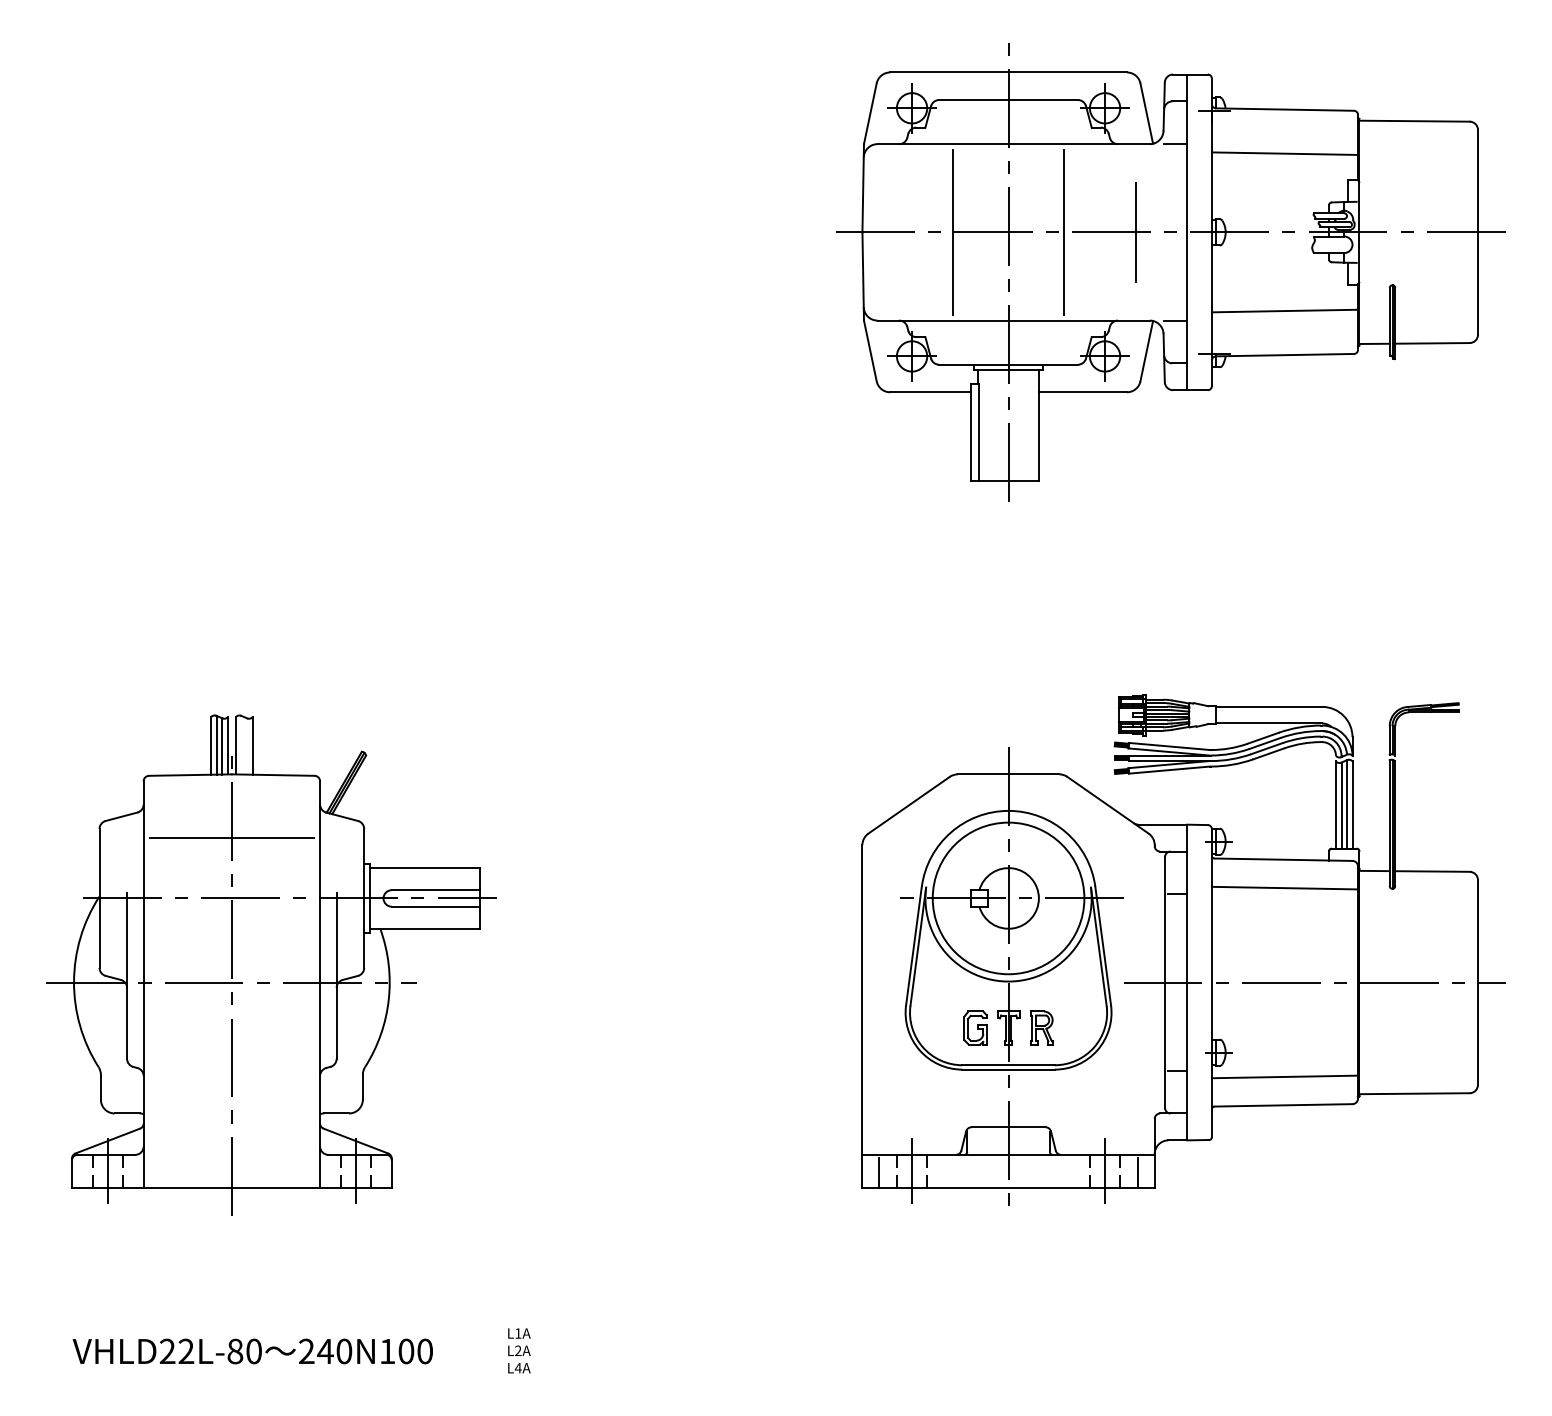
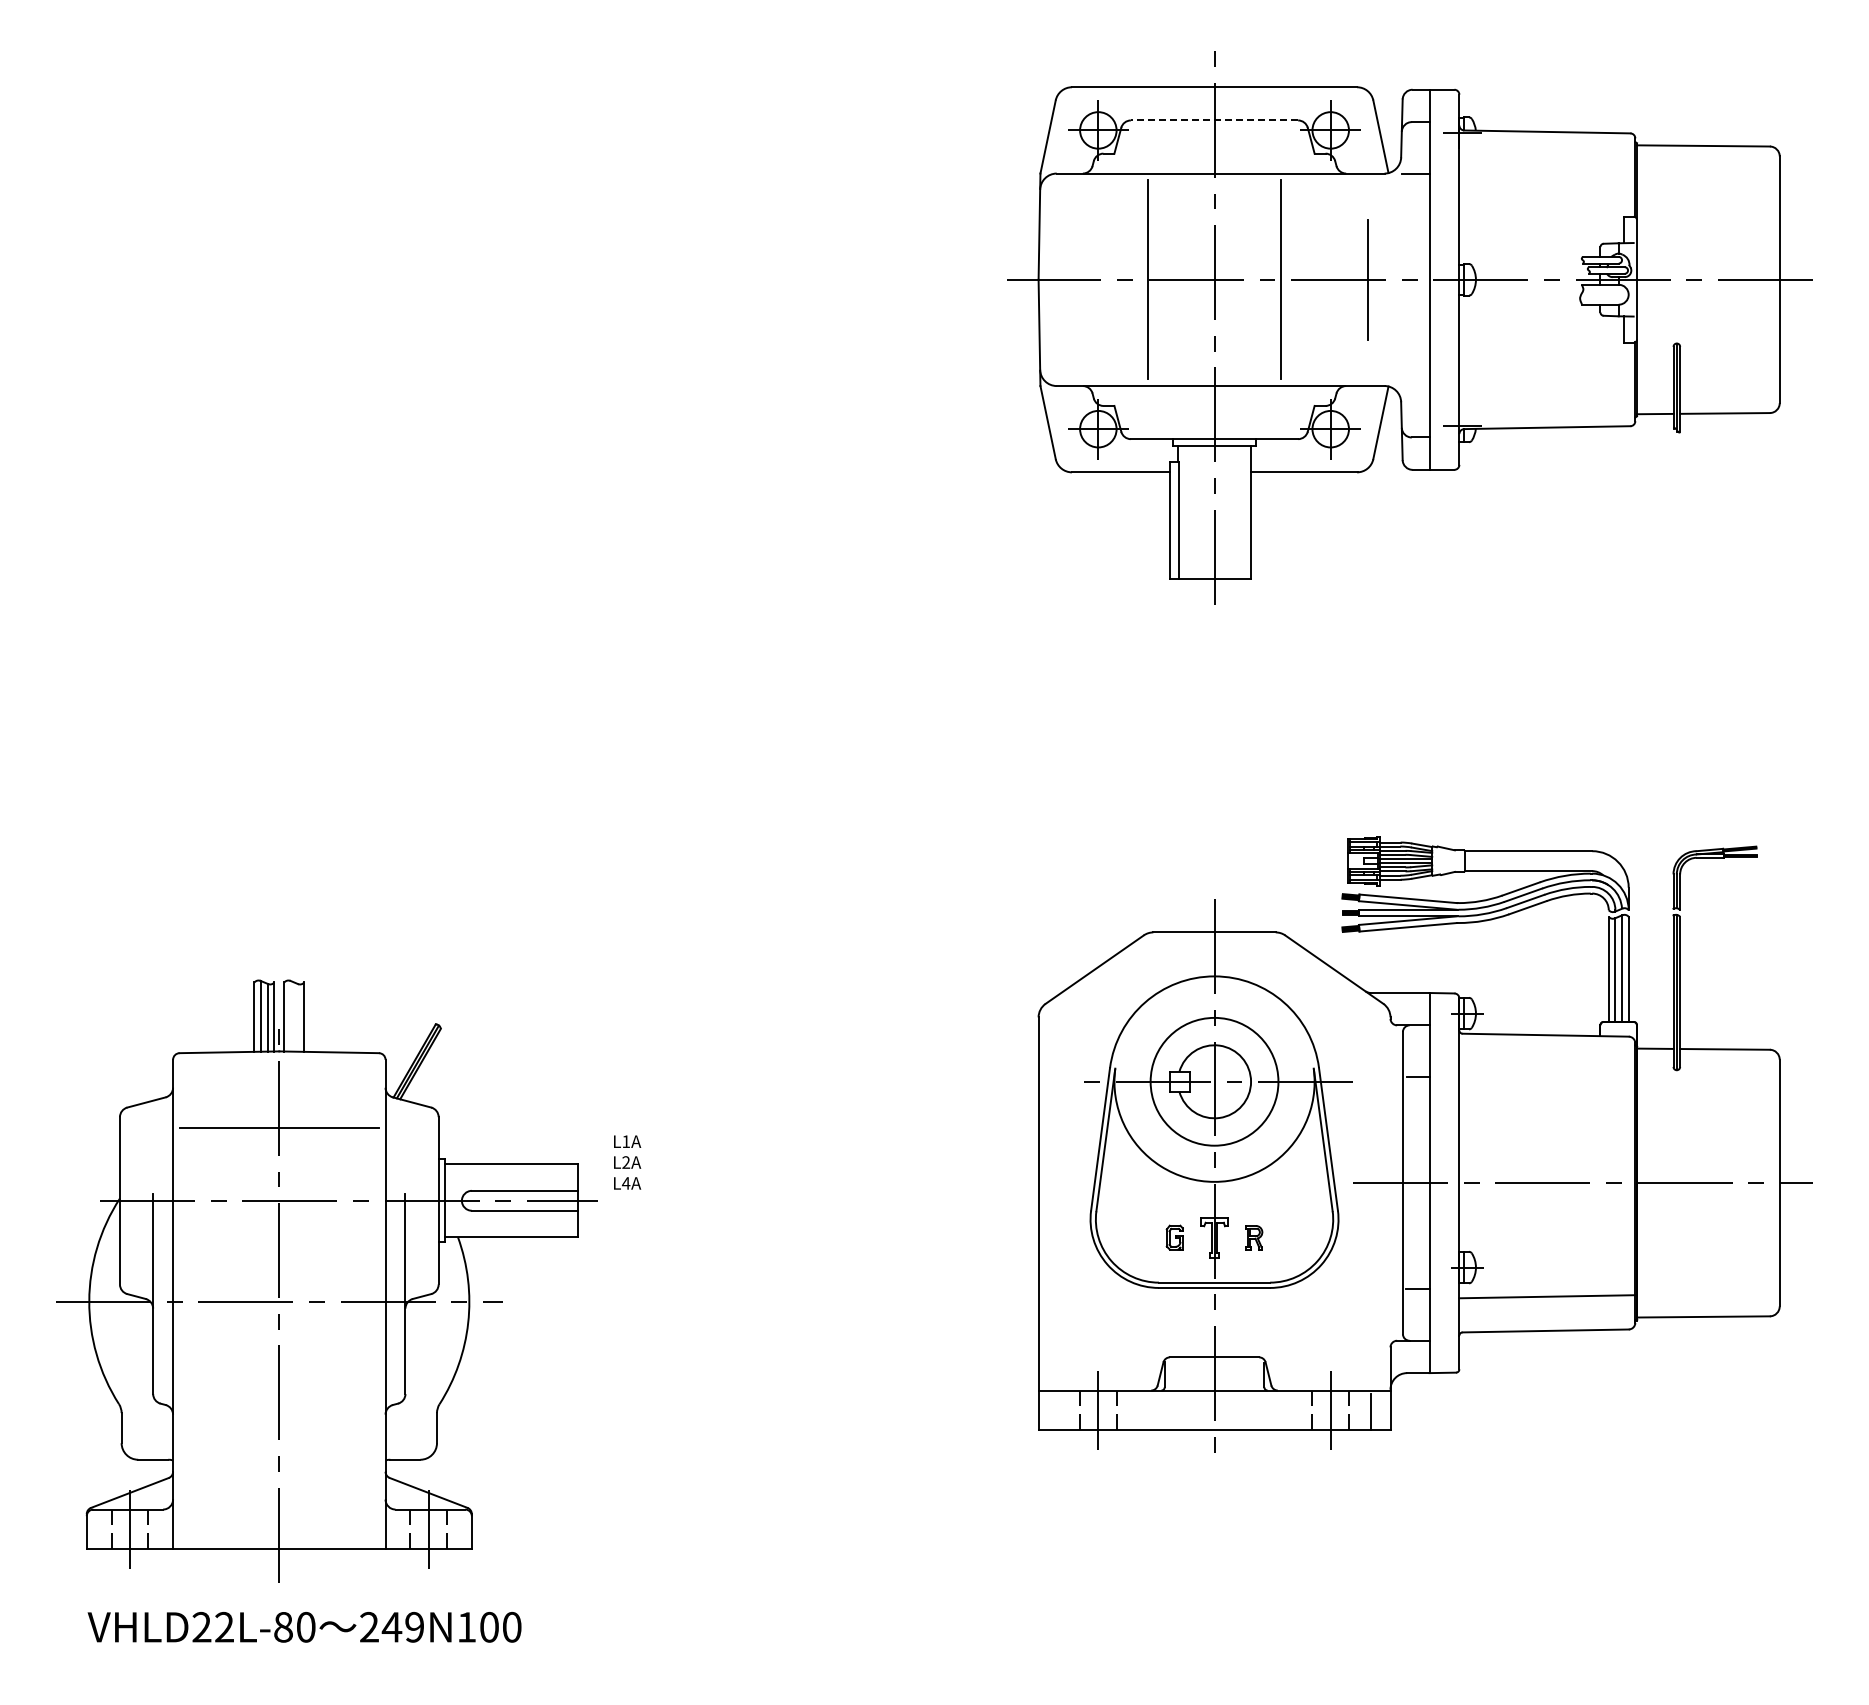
line: (1008, 100) -> (1214, 120), solid -> dashed
line: (1285, 153) -> (1547, 184), removed
line: (1285, 311) -> (1547, 374), removed
line: (1175, 320) -> (1415, 386), removed
line: (1285, 887) -> (1547, 1068), removed
circle: (1008, 898) -> (1214, 1081), size x0.7
part: (271, 964) -> (326, 1280), moved
part: (975, 1027) -> (1174, 1237), size x0.6
part: (1041, 1027) -> (1254, 1237), size x0.6
line: (878, 1173) -> (1058, 1412), removed
text: (519, 1350) -> (627, 1162), moved
text: (344, 1351) -> (414, 1627), 240N100 -> 249N100

